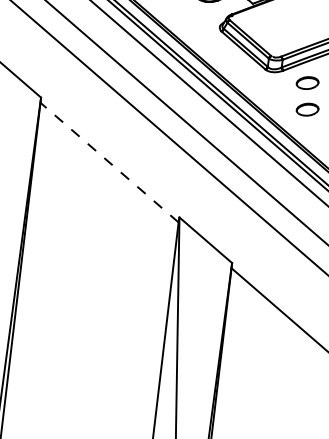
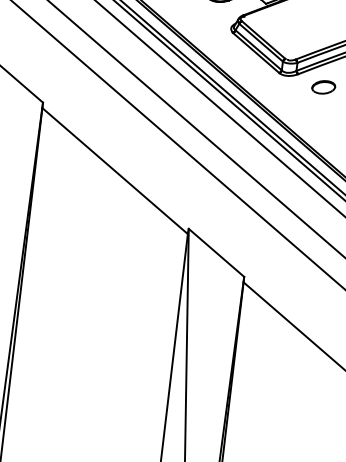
part: (307, 109) -> (323, 115), removed
line: (108, 162) -> (114, 170), dashed -> solid

